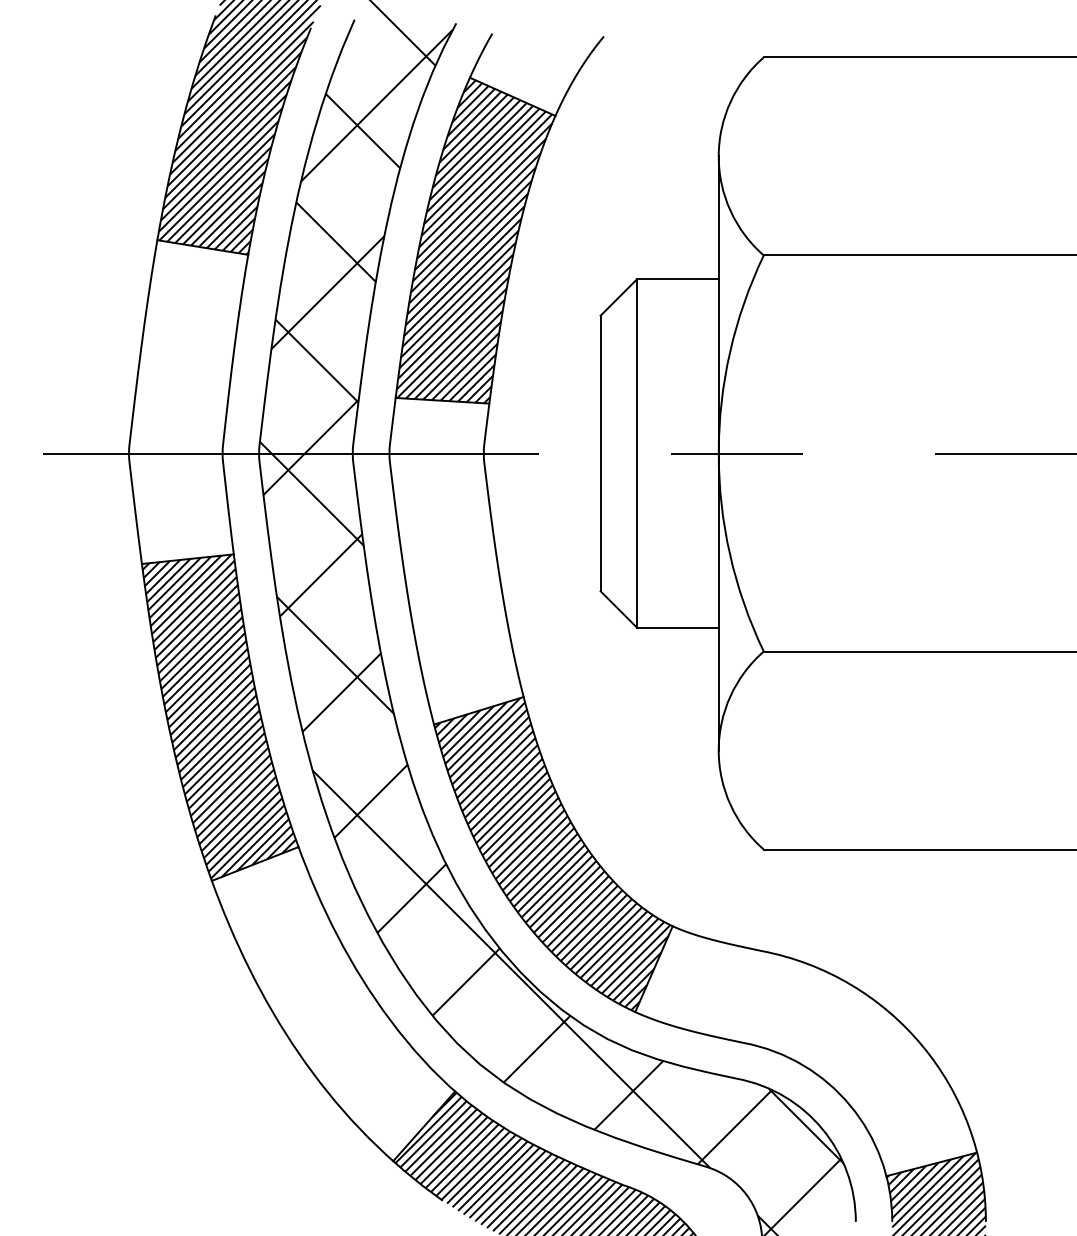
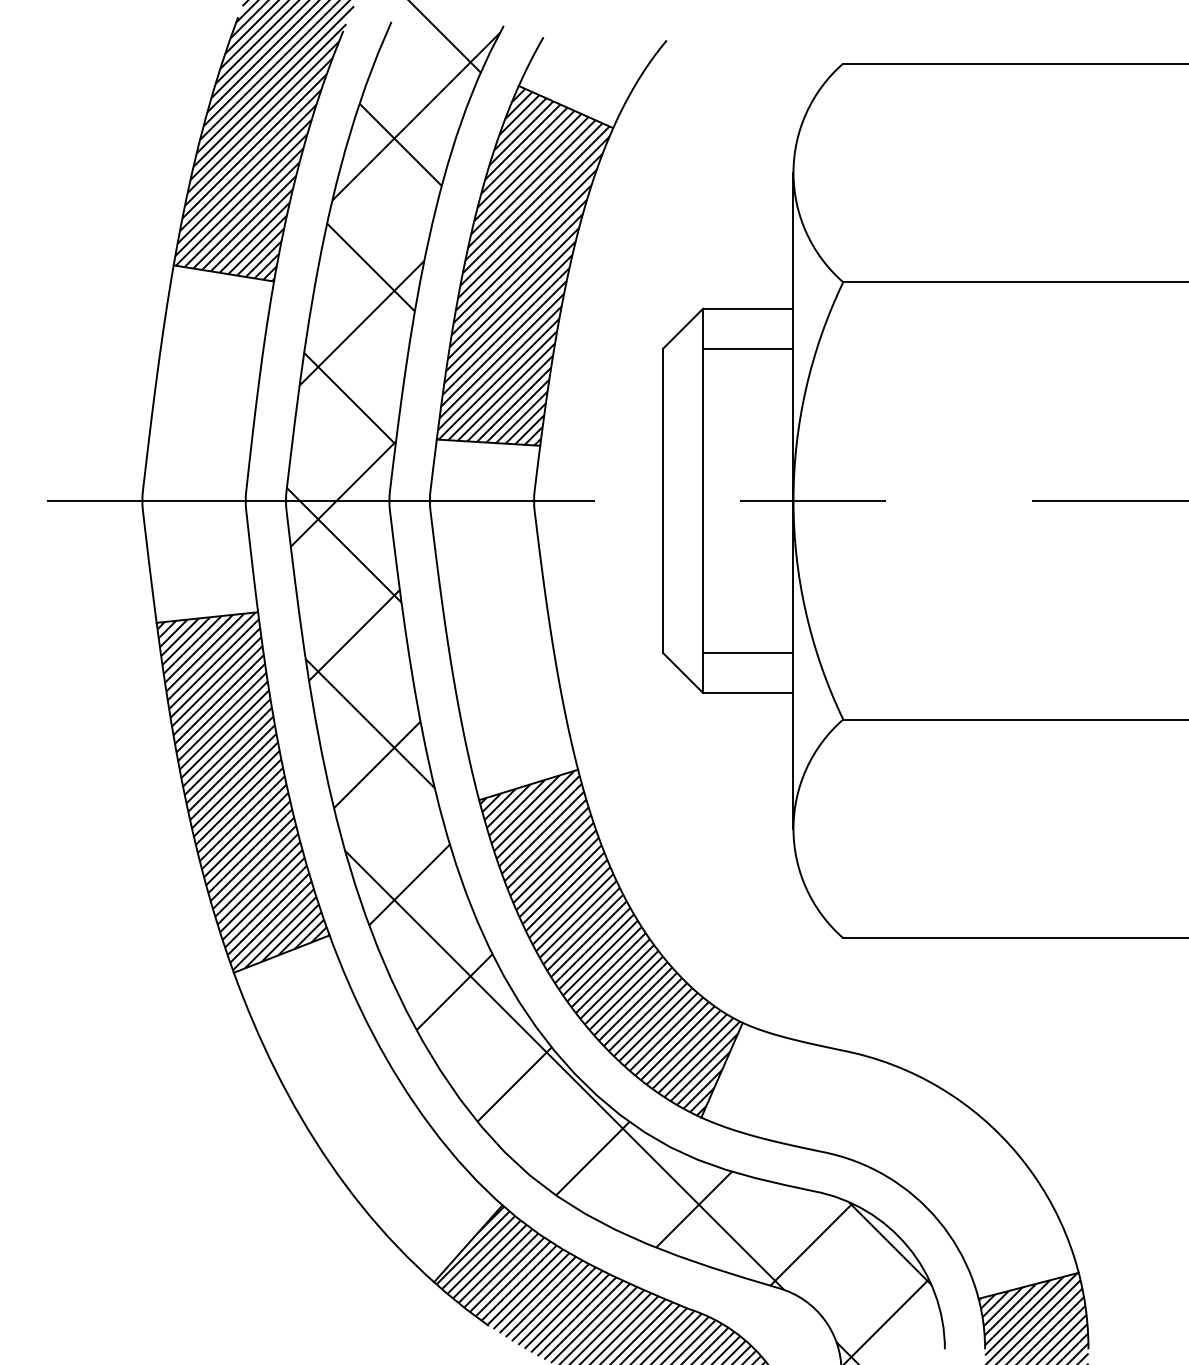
line: (677, 315) -> (748, 348), added
line: (677, 591) -> (748, 653), added

